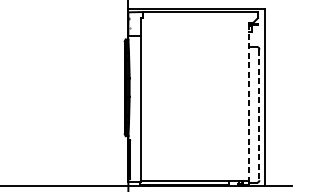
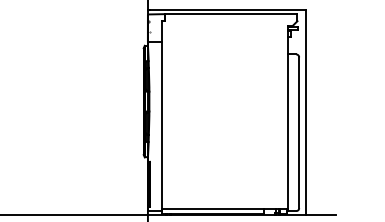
line: (249, 102) -> (287, 118), dashed -> solid
line: (259, 115) -> (299, 133), dashed -> solid

